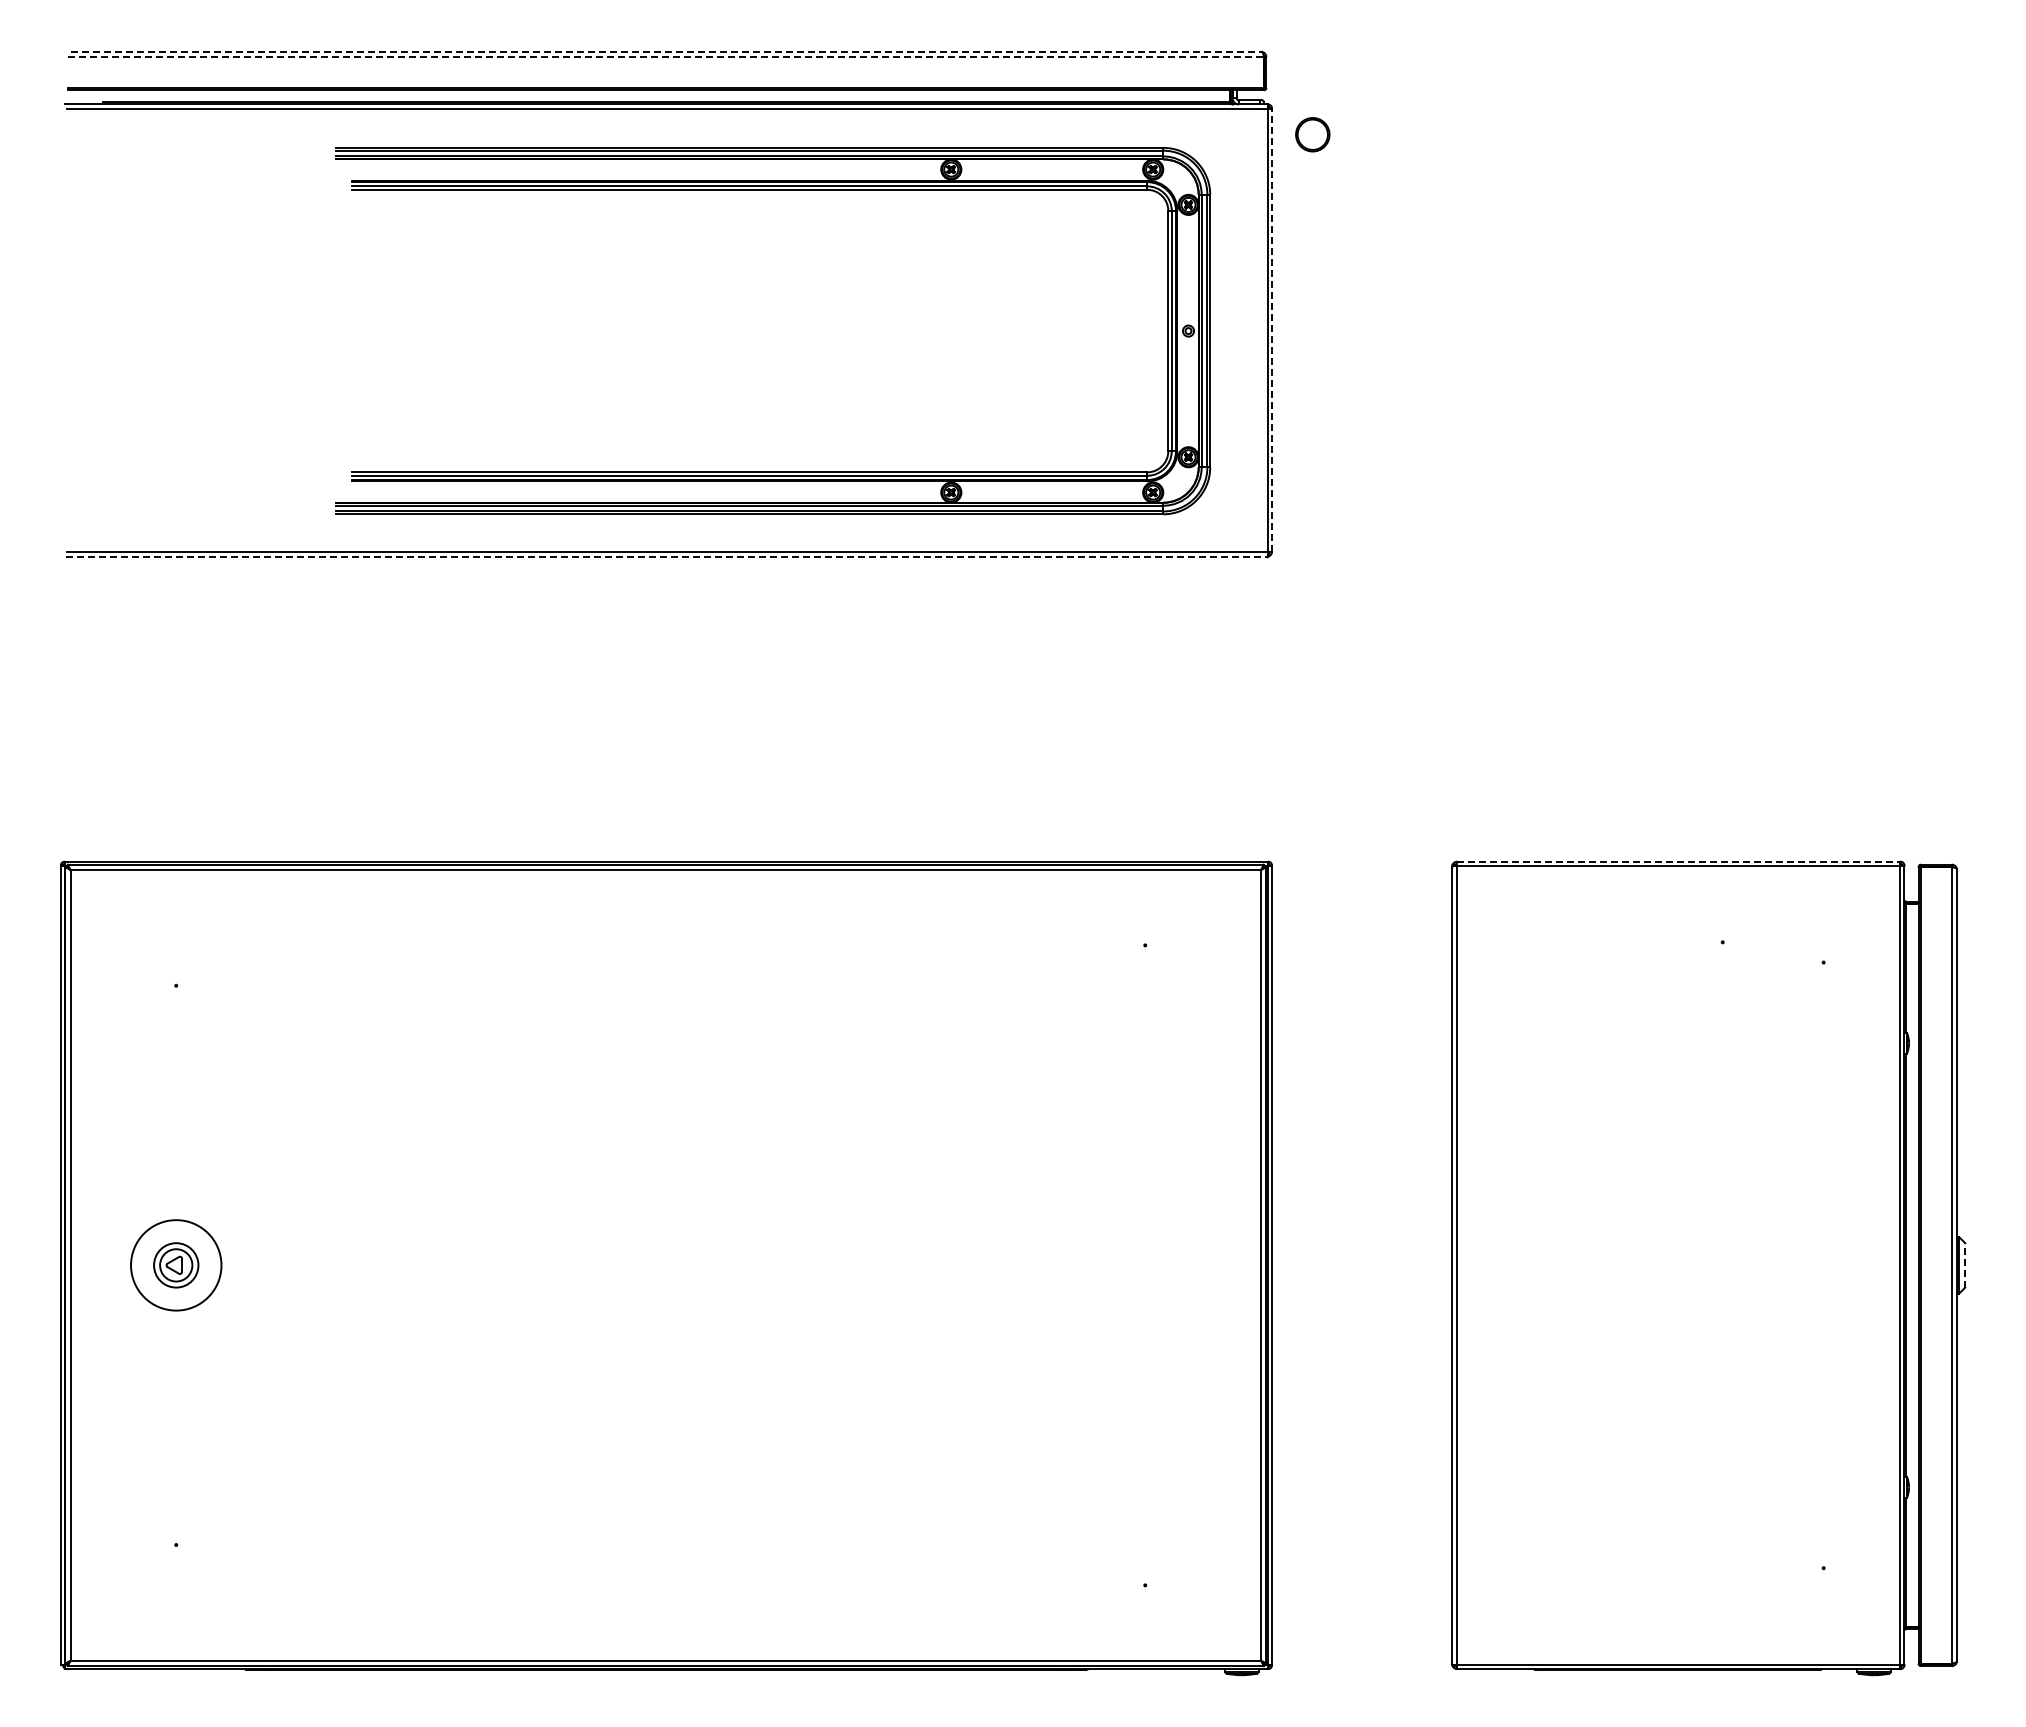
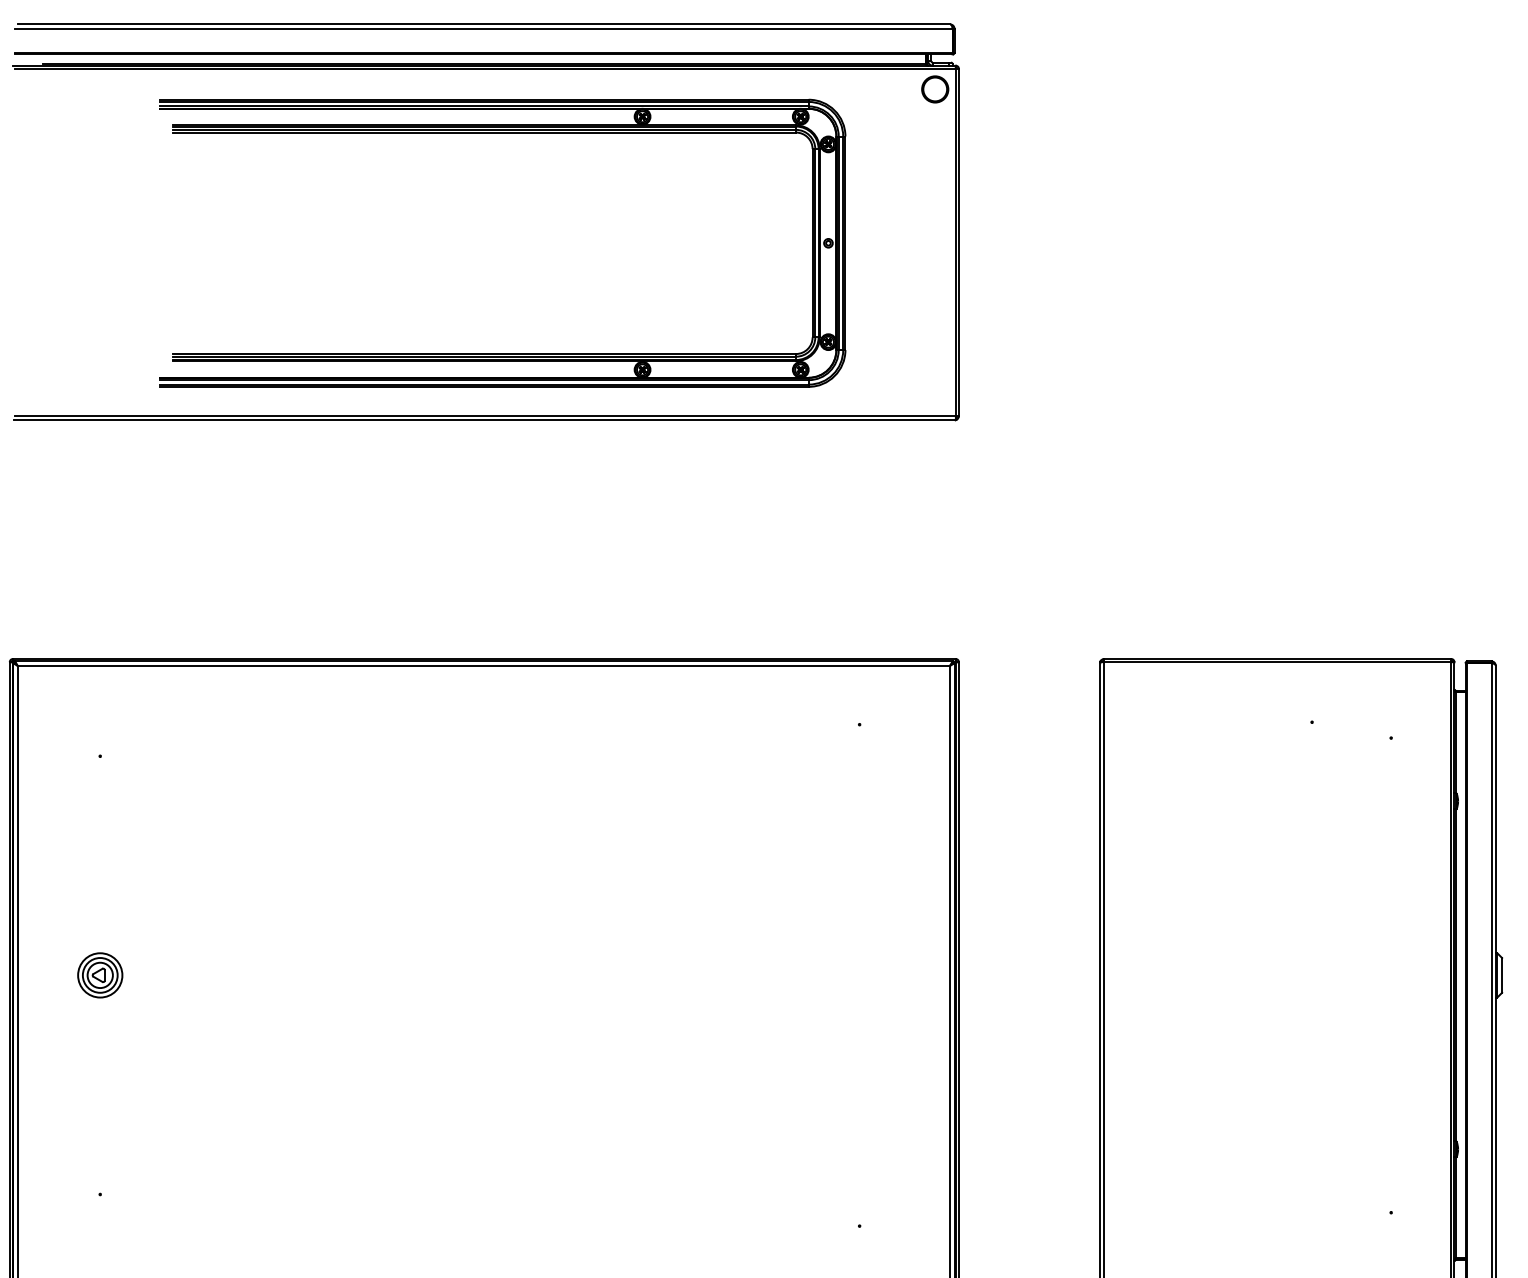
line: (666, 51) -> (484, 24), dashed -> solid
line: (666, 57) -> (484, 28), dashed -> solid
part: (1312, 134) -> (934, 89), moved
line: (1272, 330) -> (959, 242), dashed -> solid
part: (773, 471) -> (503, 353), moved
line: (666, 556) -> (484, 419), dashed -> solid
line: (1678, 861) -> (1277, 658), dashed -> solid
line: (1965, 1264) -> (1502, 974), dashed -> solid
circle: (175, 1265) -> (99, 975), size x0.62

